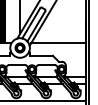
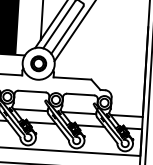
line: (58, 43) -> (101, 60), removed

